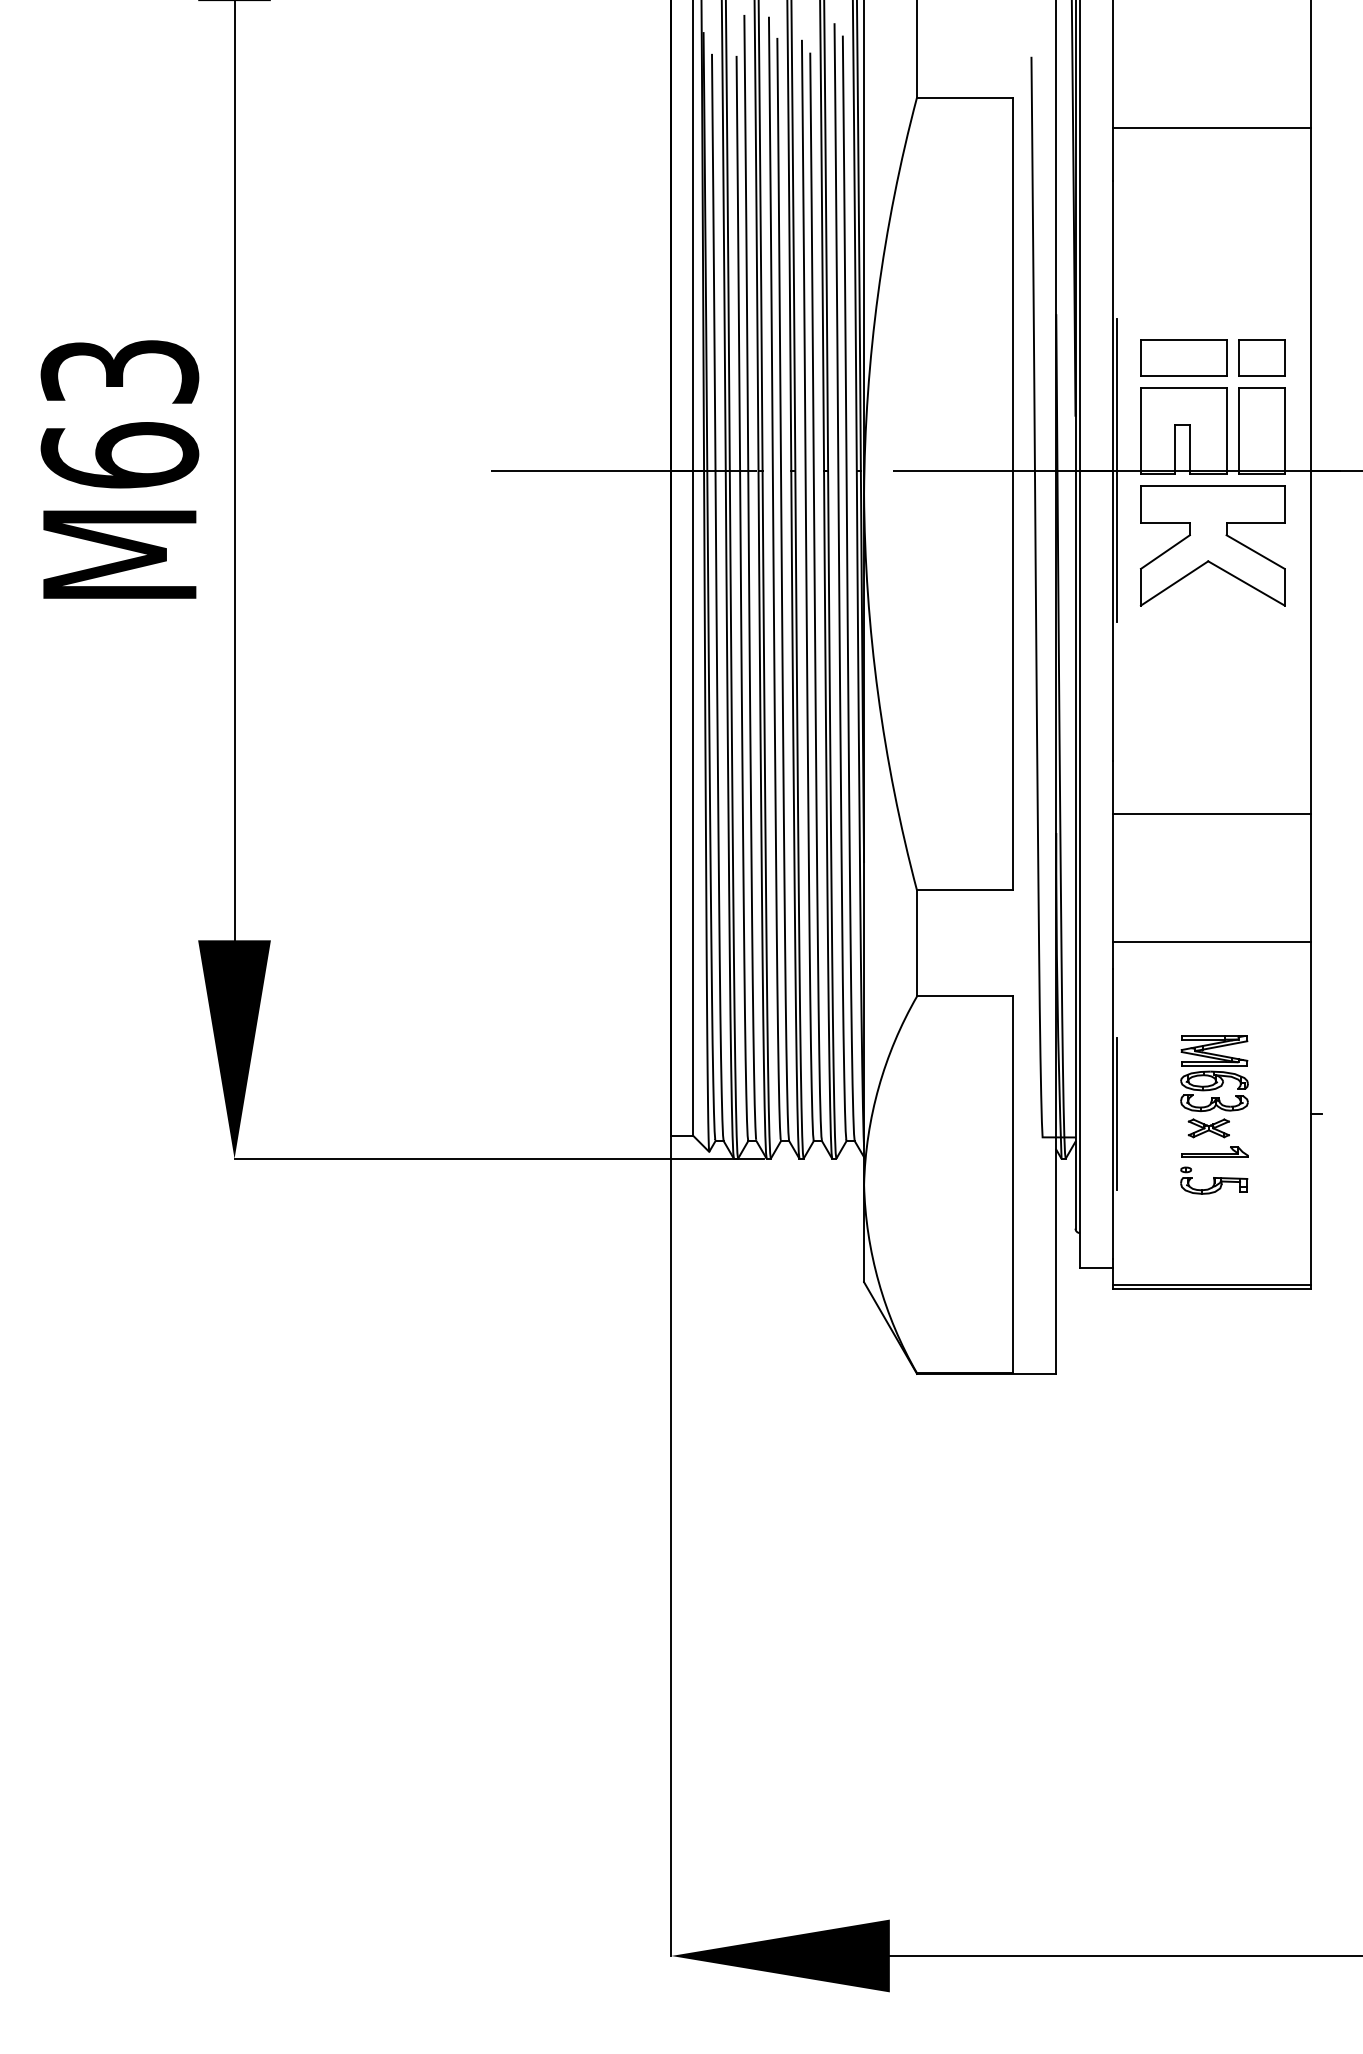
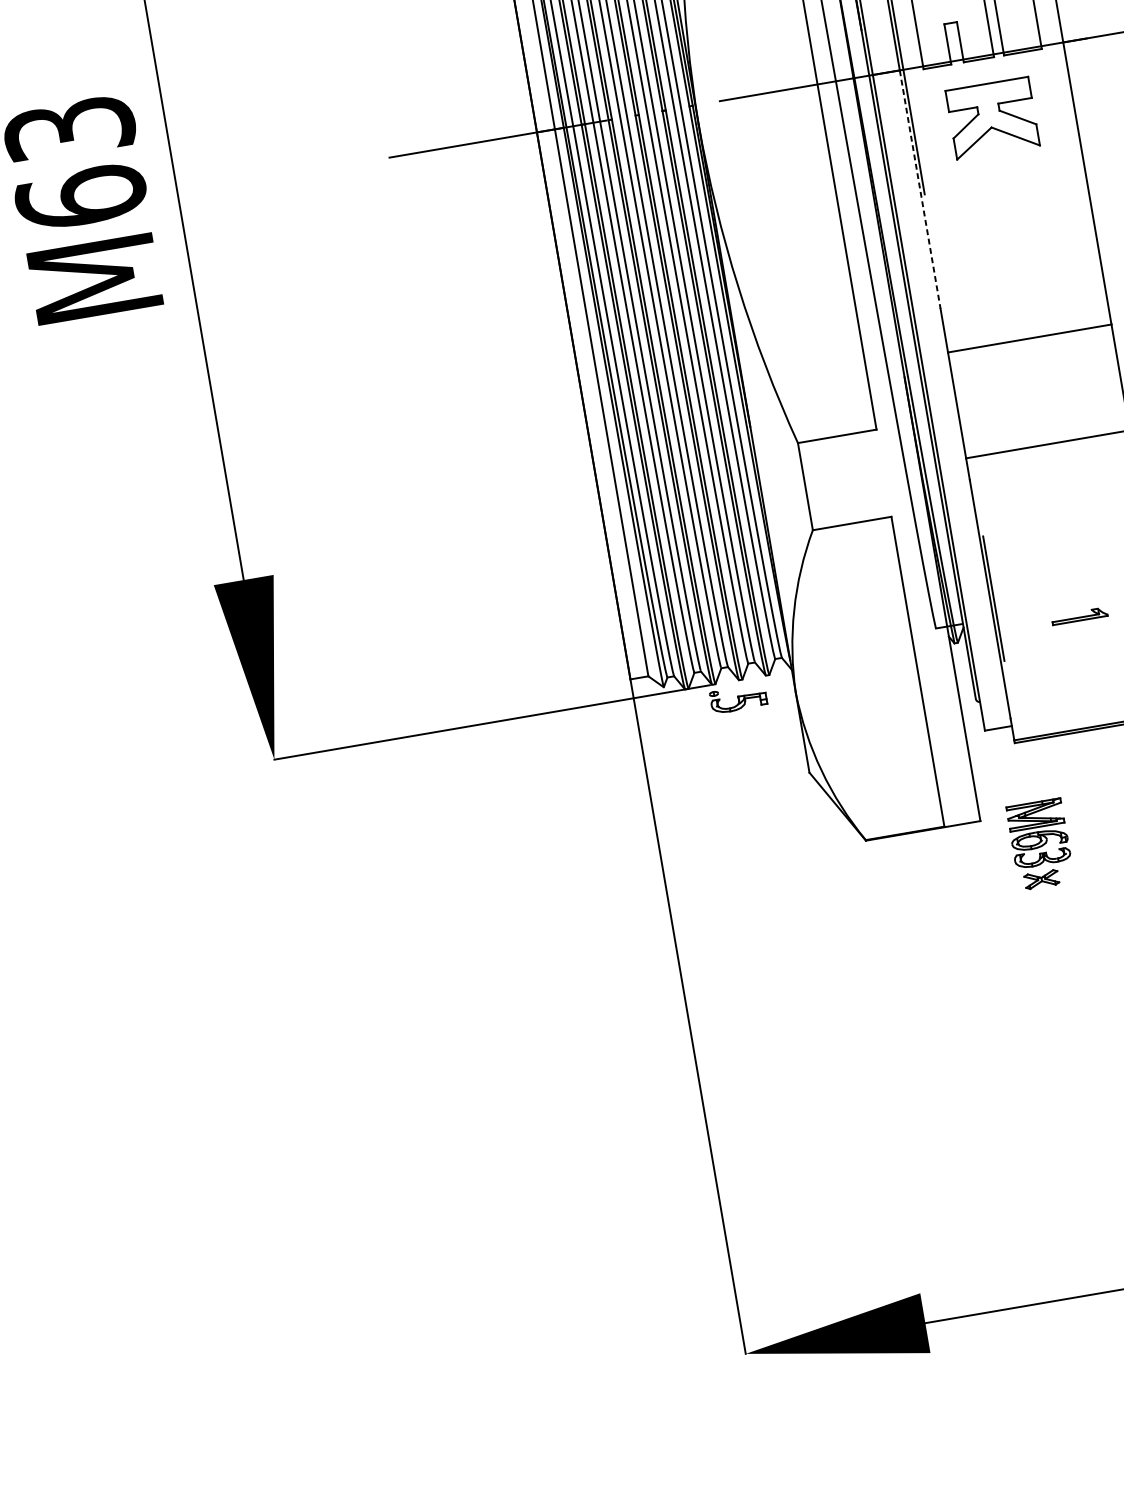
part: (1212, 545) -> (992, 117), size x0.7
line: (1112, 615) -> (920, 189), solid -> dashed
part: (1214, 1086) -> (1040, 844), moved
part: (1214, 1180) -> (738, 698), moved

